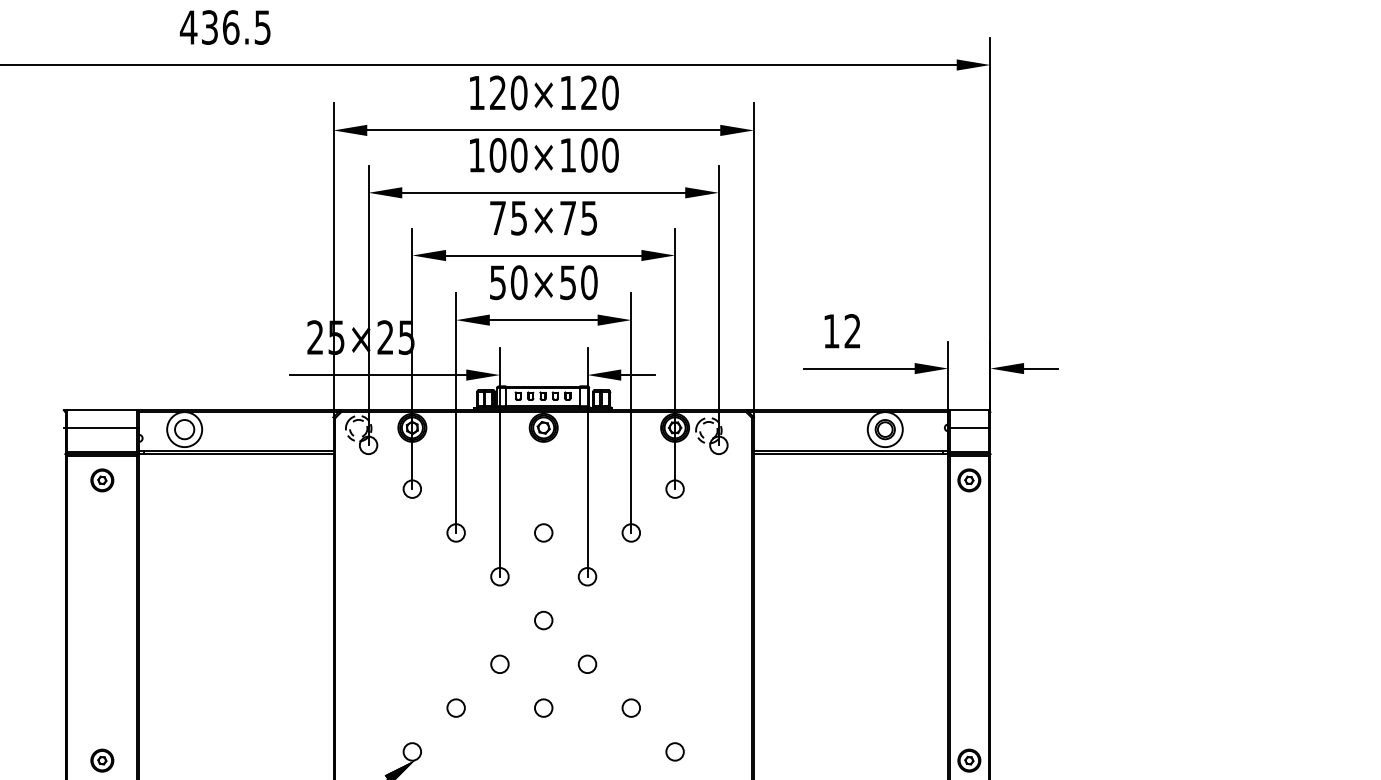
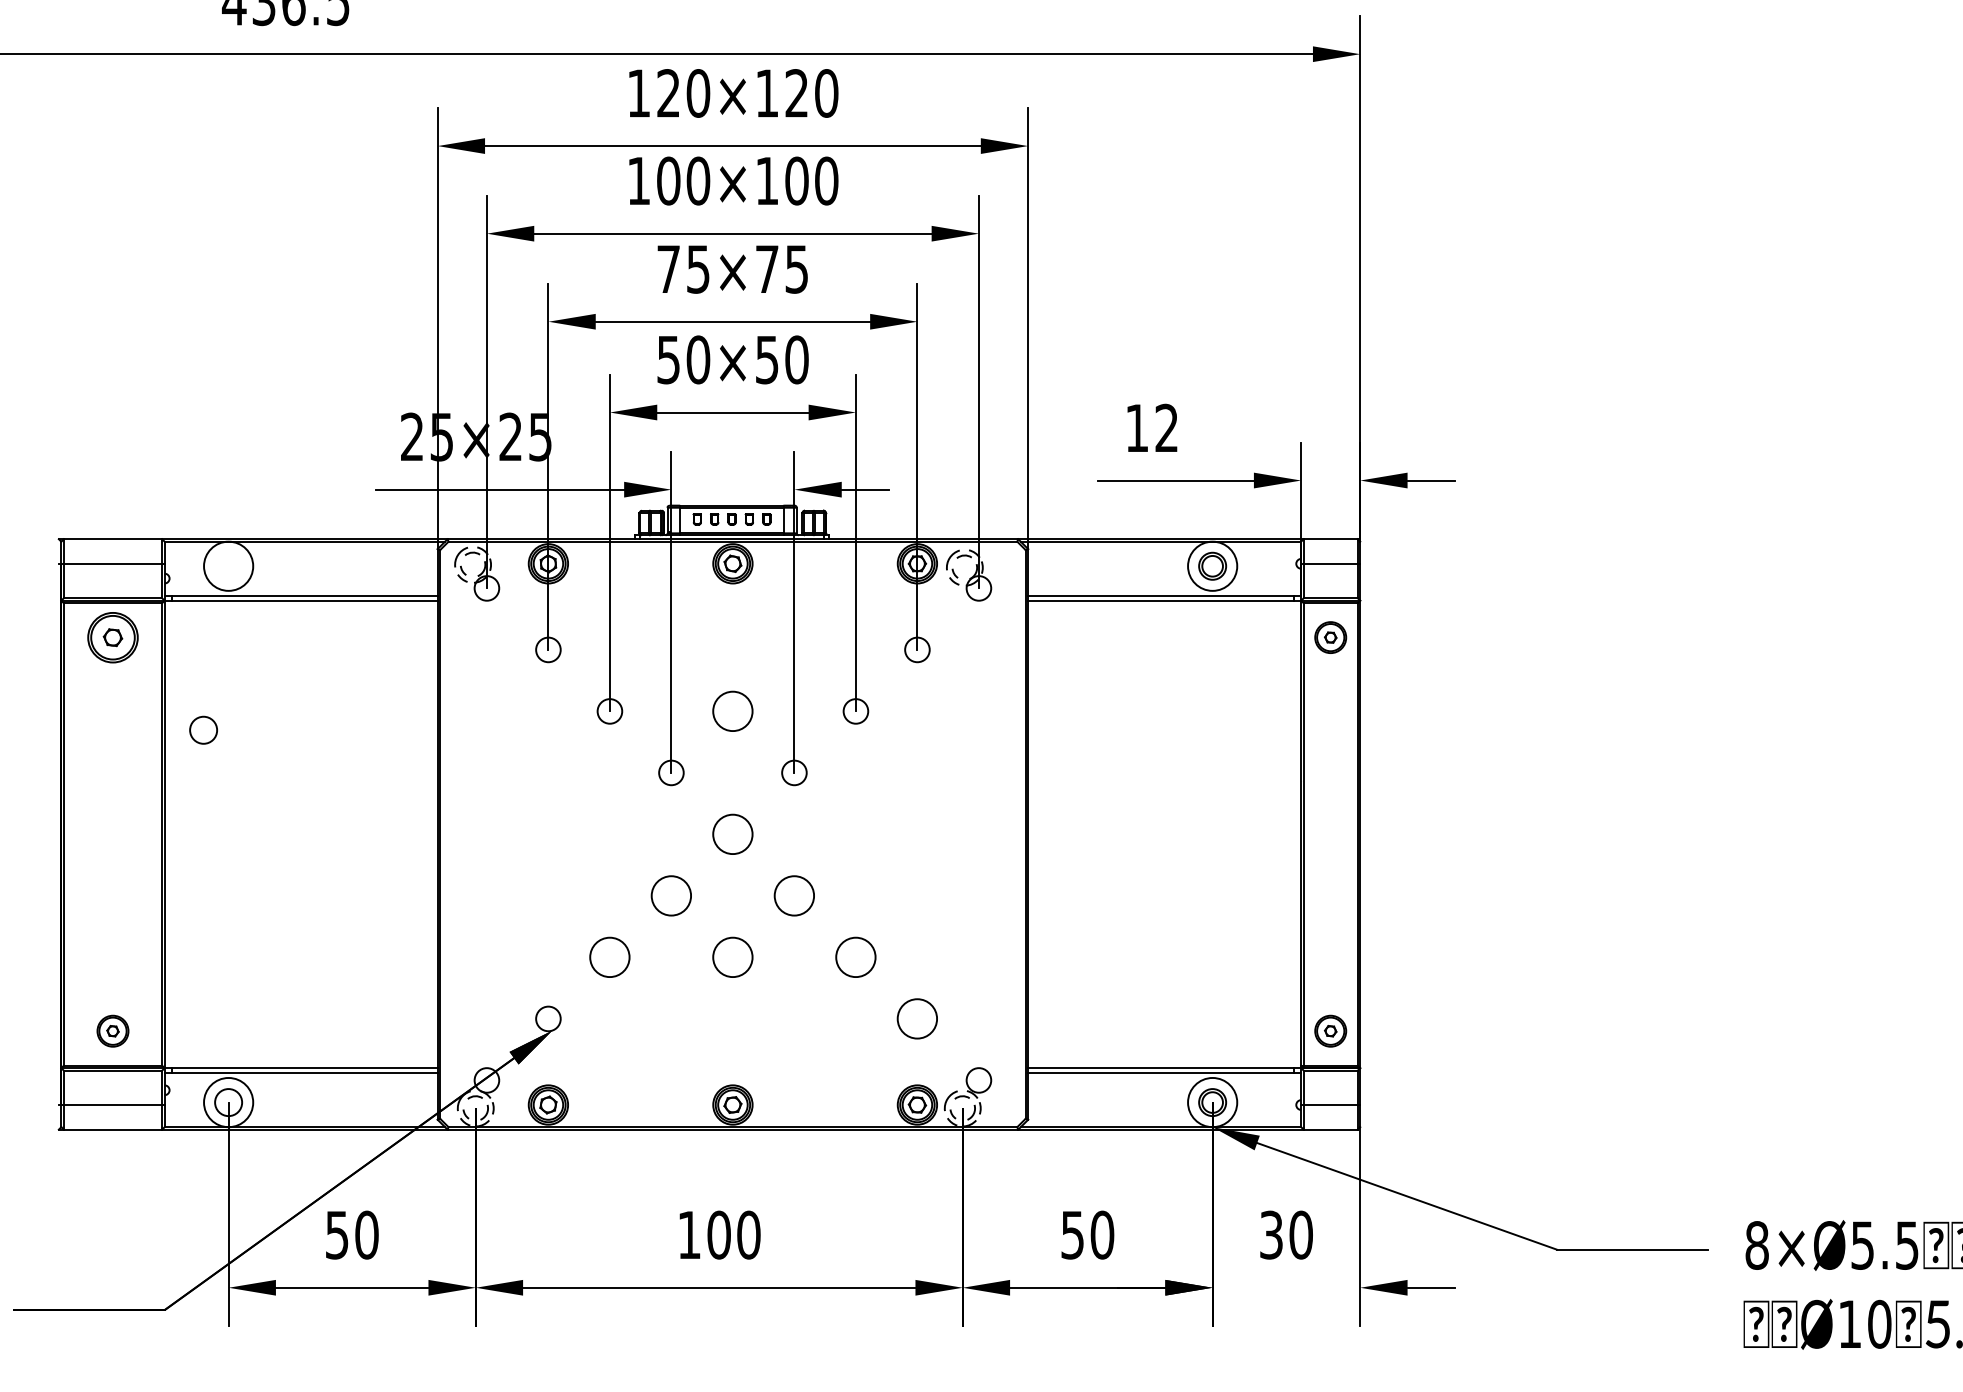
circle: (184, 429) -> (203, 729), moved
part: (101, 480) -> (112, 637), size x1.6
circle: (543, 533) -> (732, 711), size x1.6
circle: (543, 620) -> (732, 834), size x1.6
circle: (499, 664) -> (671, 895), size x1.6
circle: (587, 664) -> (794, 895), size x1.6
circle: (455, 708) -> (609, 957), size x1.6
circle: (543, 708) -> (732, 957), size x1.6
circle: (631, 708) -> (855, 957), size x1.6
circle: (675, 751) -> (917, 1018), size x1.6

